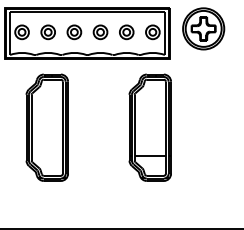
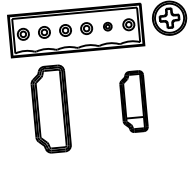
part: (126, 32) -> (107, 26), size x0.7
part: (149, 127) -> (133, 101), size x0.7

